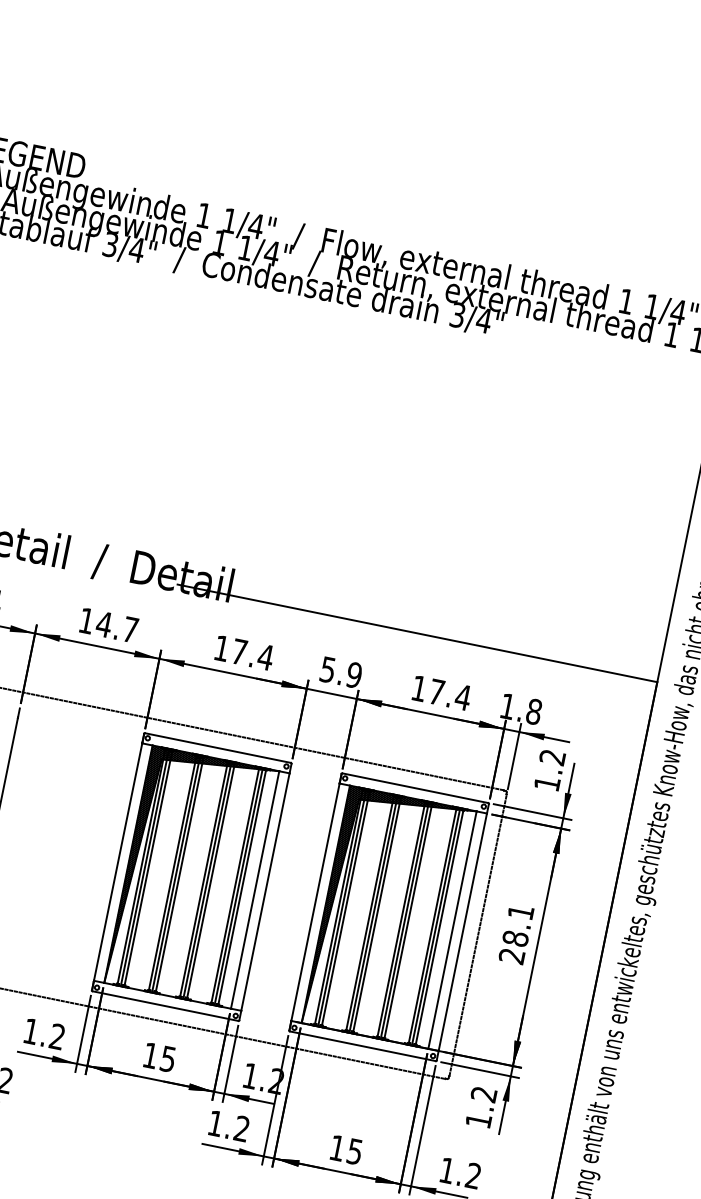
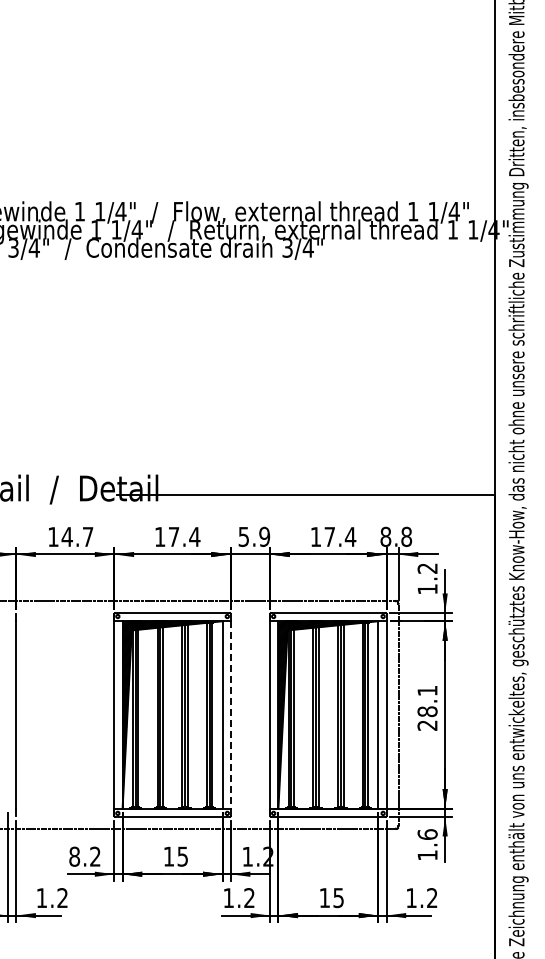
text: (507, 705) -> (385, 536), 1.8 -> 8.8
line: (265, 891) -> (230, 714), solid -> dashed
text: (31, 1031) -> (74, 856), 1.2 -> 8.2
text: (483, 1094) -> (427, 834), 1.2 -> 1.6

